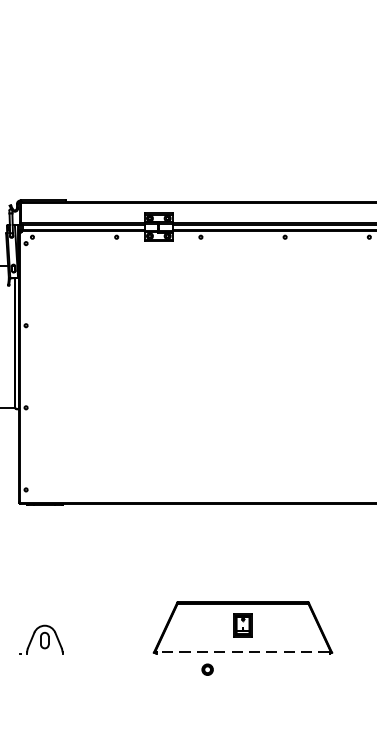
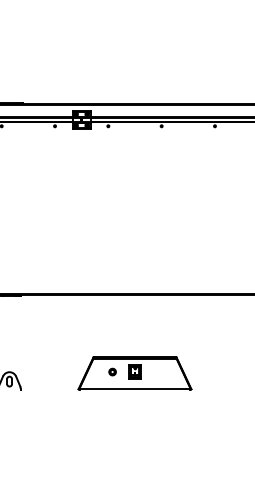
line: (243, 653) -> (135, 389), dashed -> solid
part: (207, 668) -> (112, 371), moved

